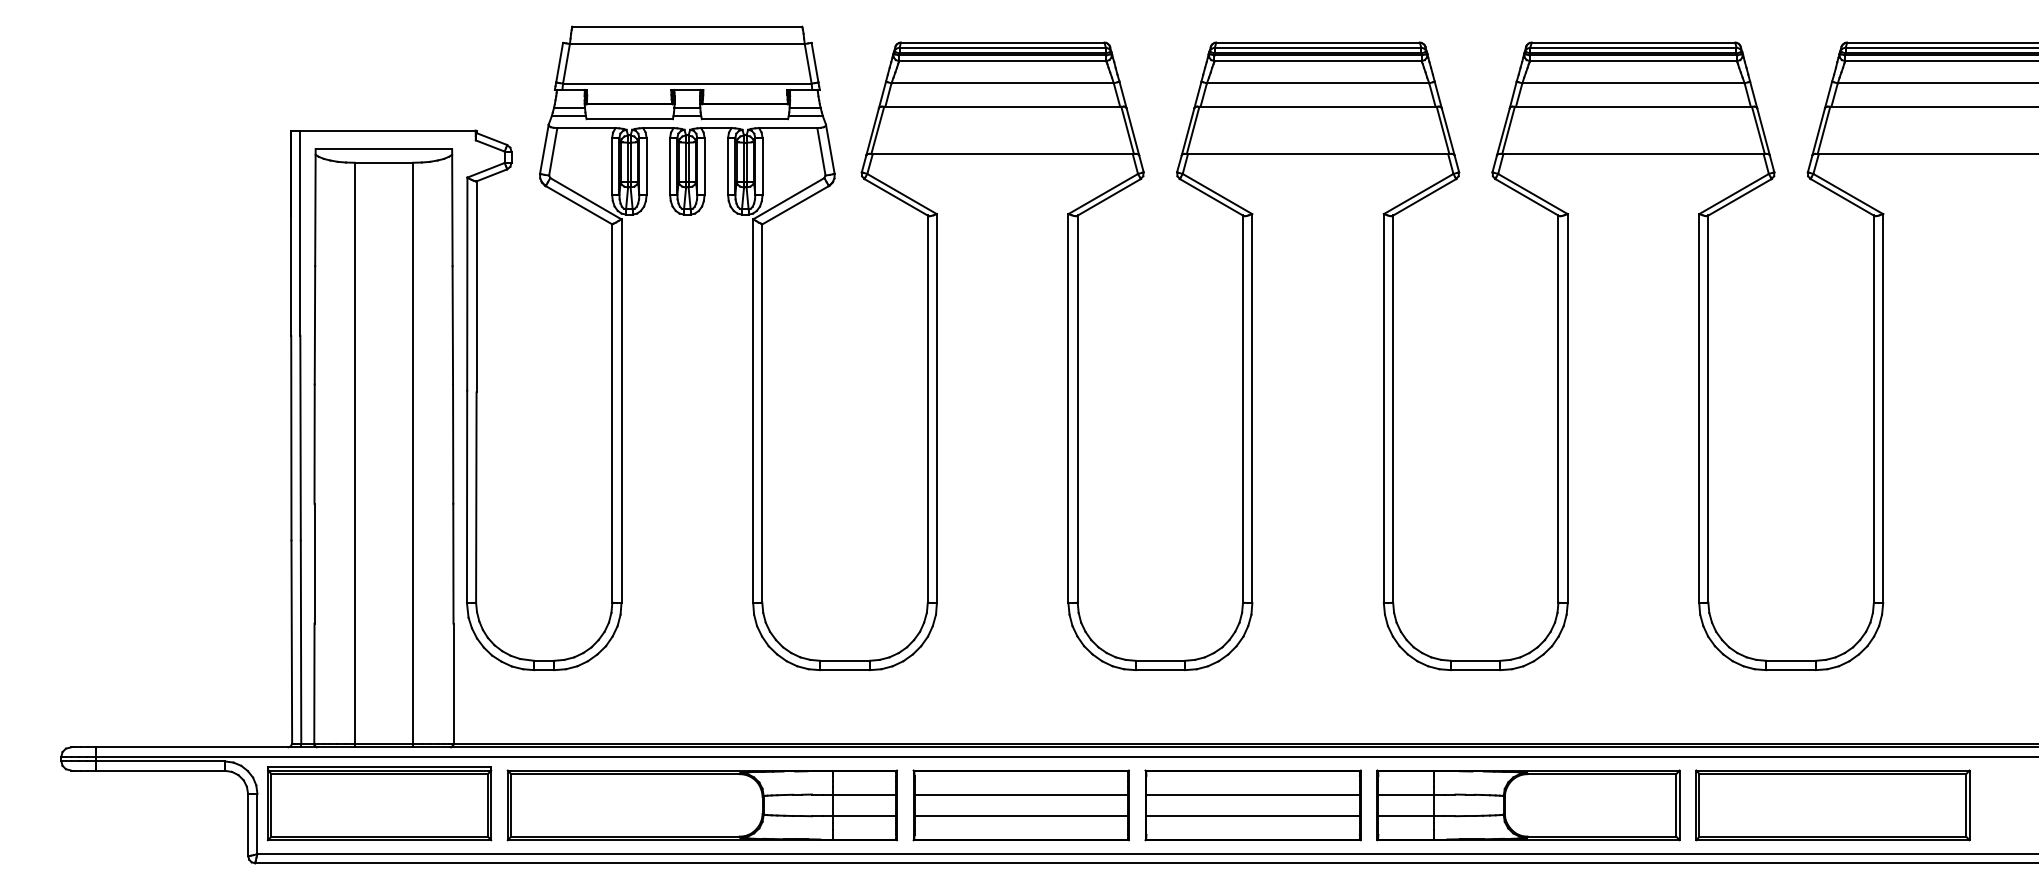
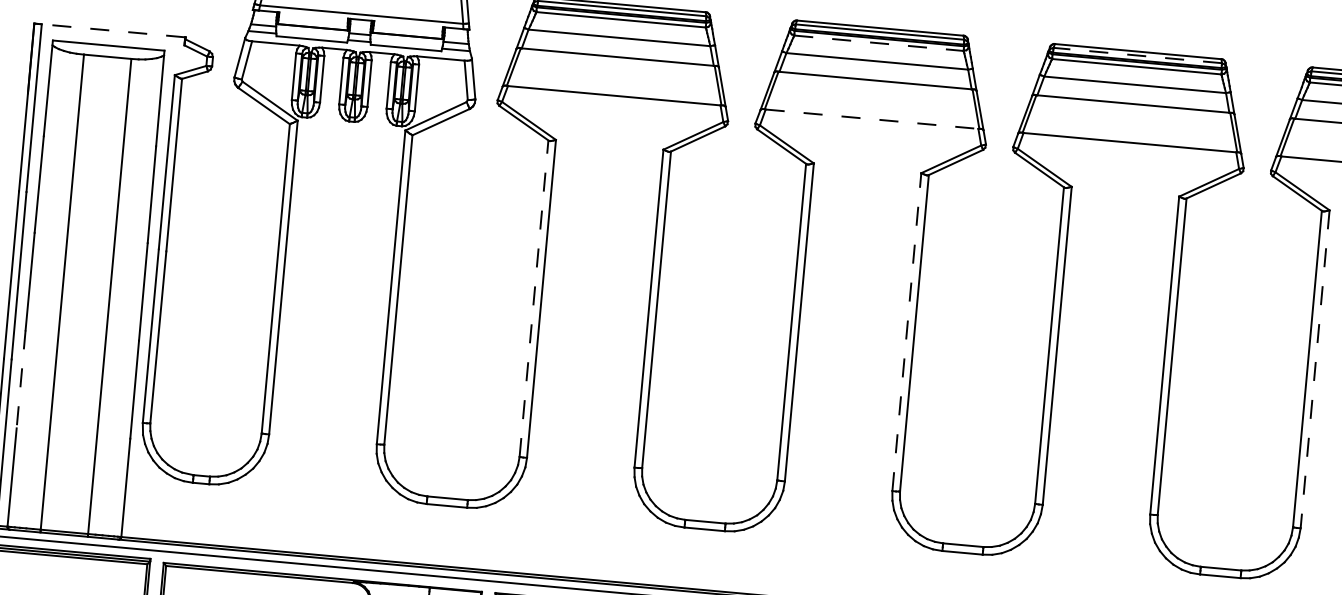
line: (1632, 47) -> (1137, 55), solid -> dashed
line: (1318, 61) -> (879, 43), solid -> dashed
line: (388, 130) -> (113, 30), solid -> dashed
line: (1318, 154) -> (872, 119), solid -> dashed
line: (1383, 408) -> (906, 332), solid -> dashed
line: (927, 409) -> (533, 298), solid -> dashed
line: (1883, 409) -> (1315, 370), solid -> dashed
line: (314, 563) -> (21, 379), solid -> dashed

